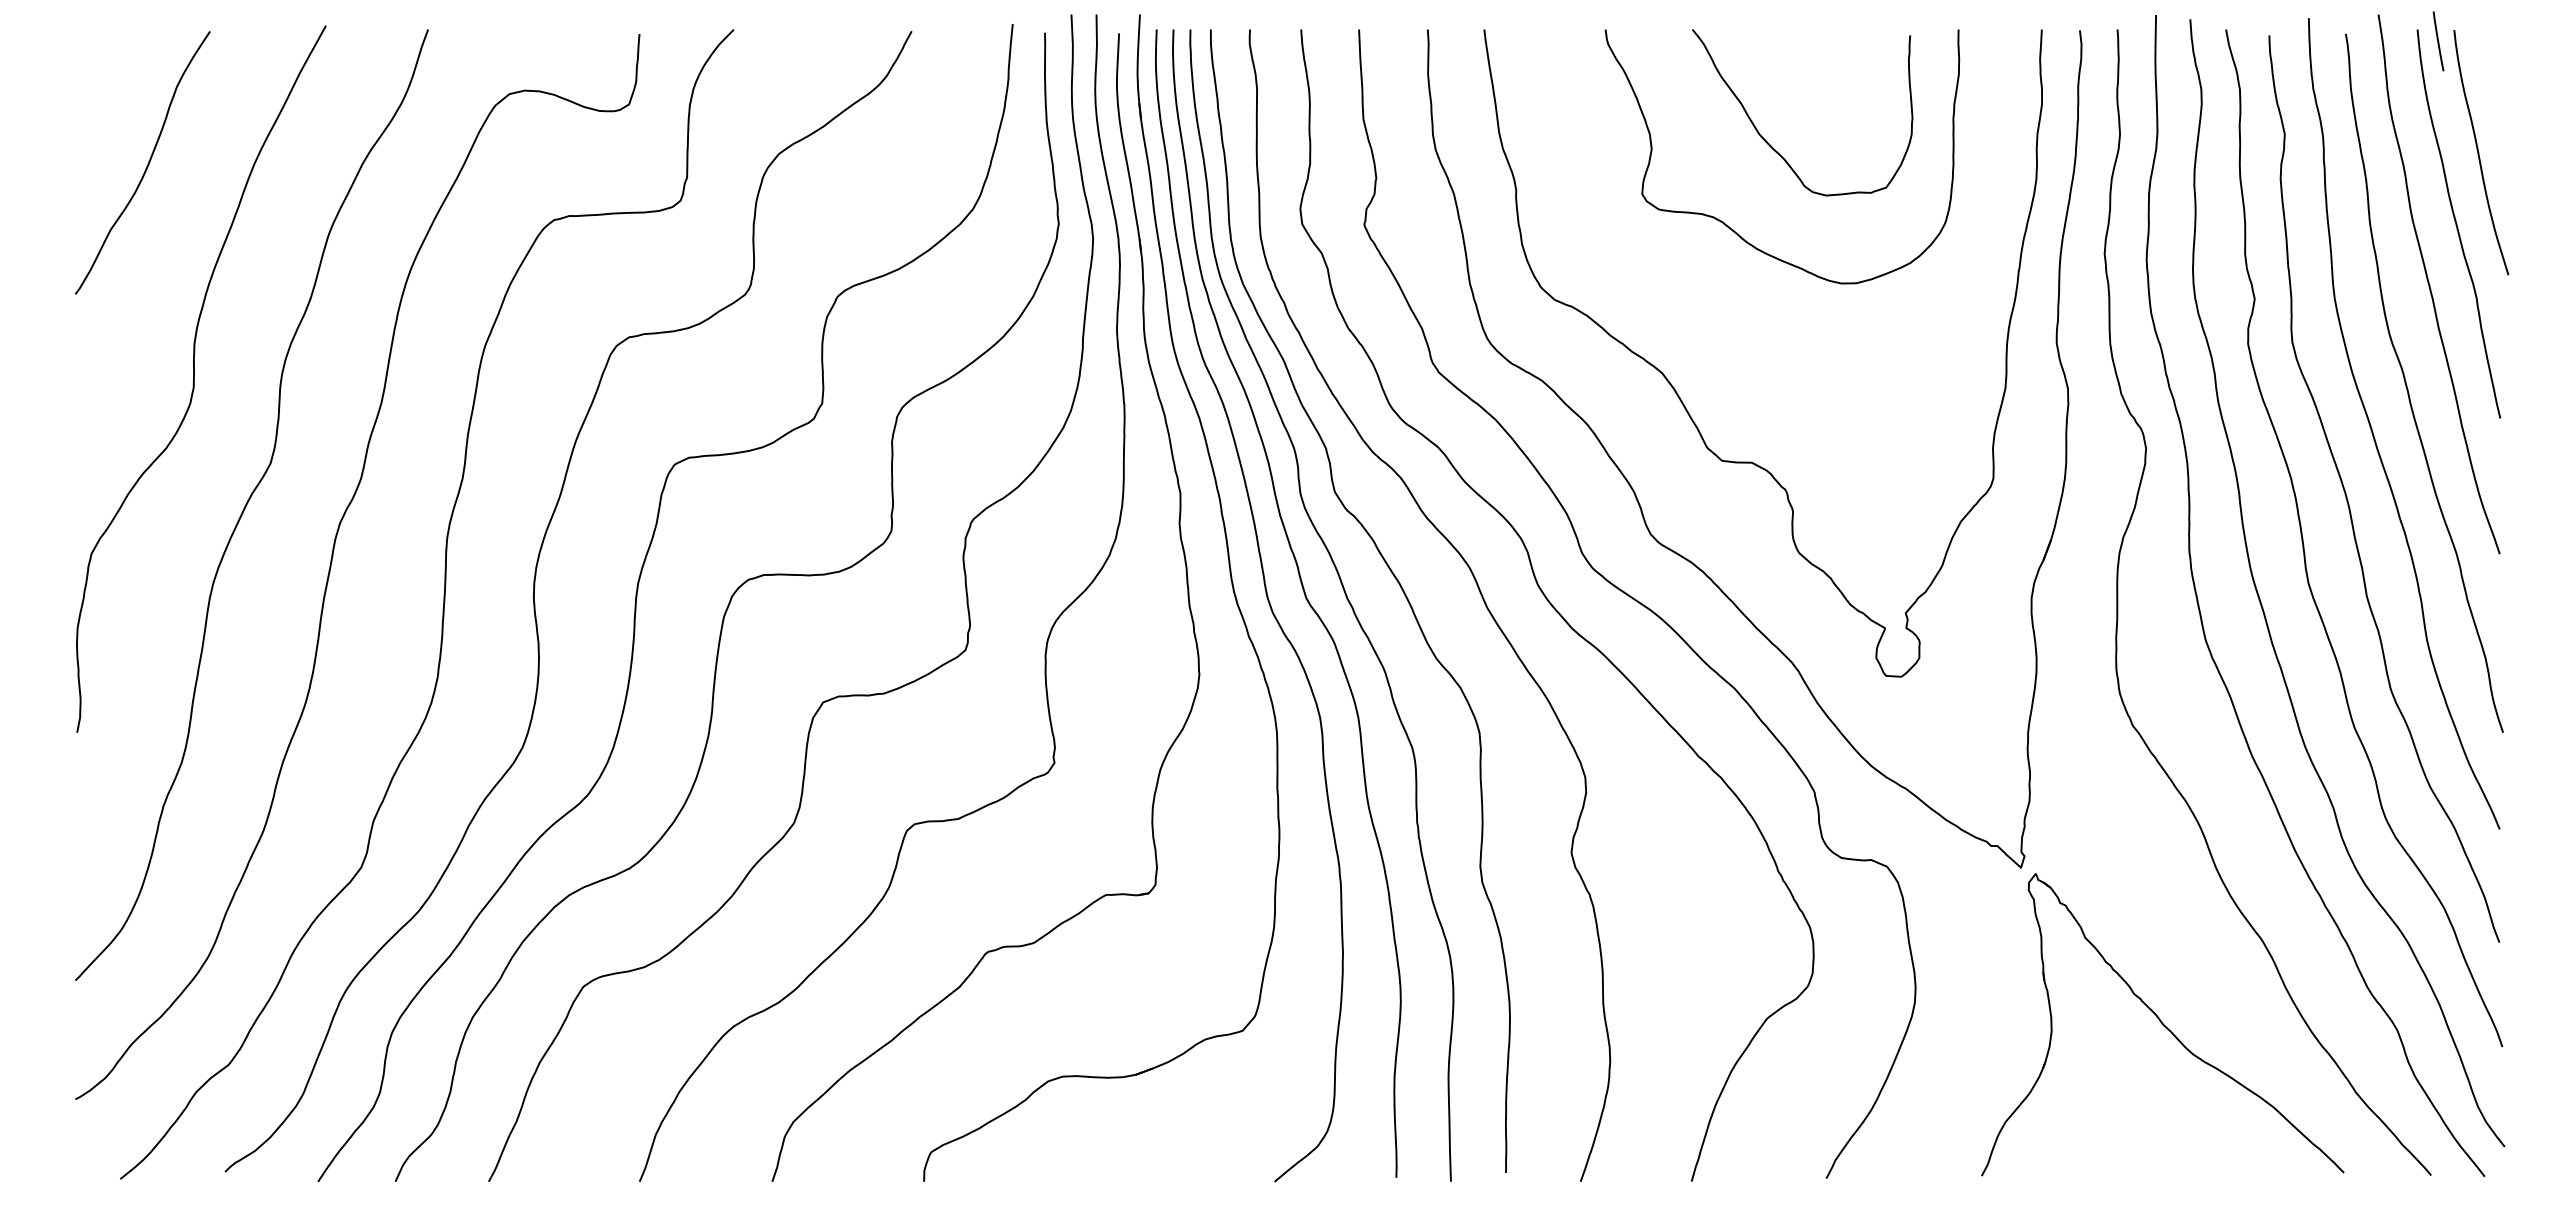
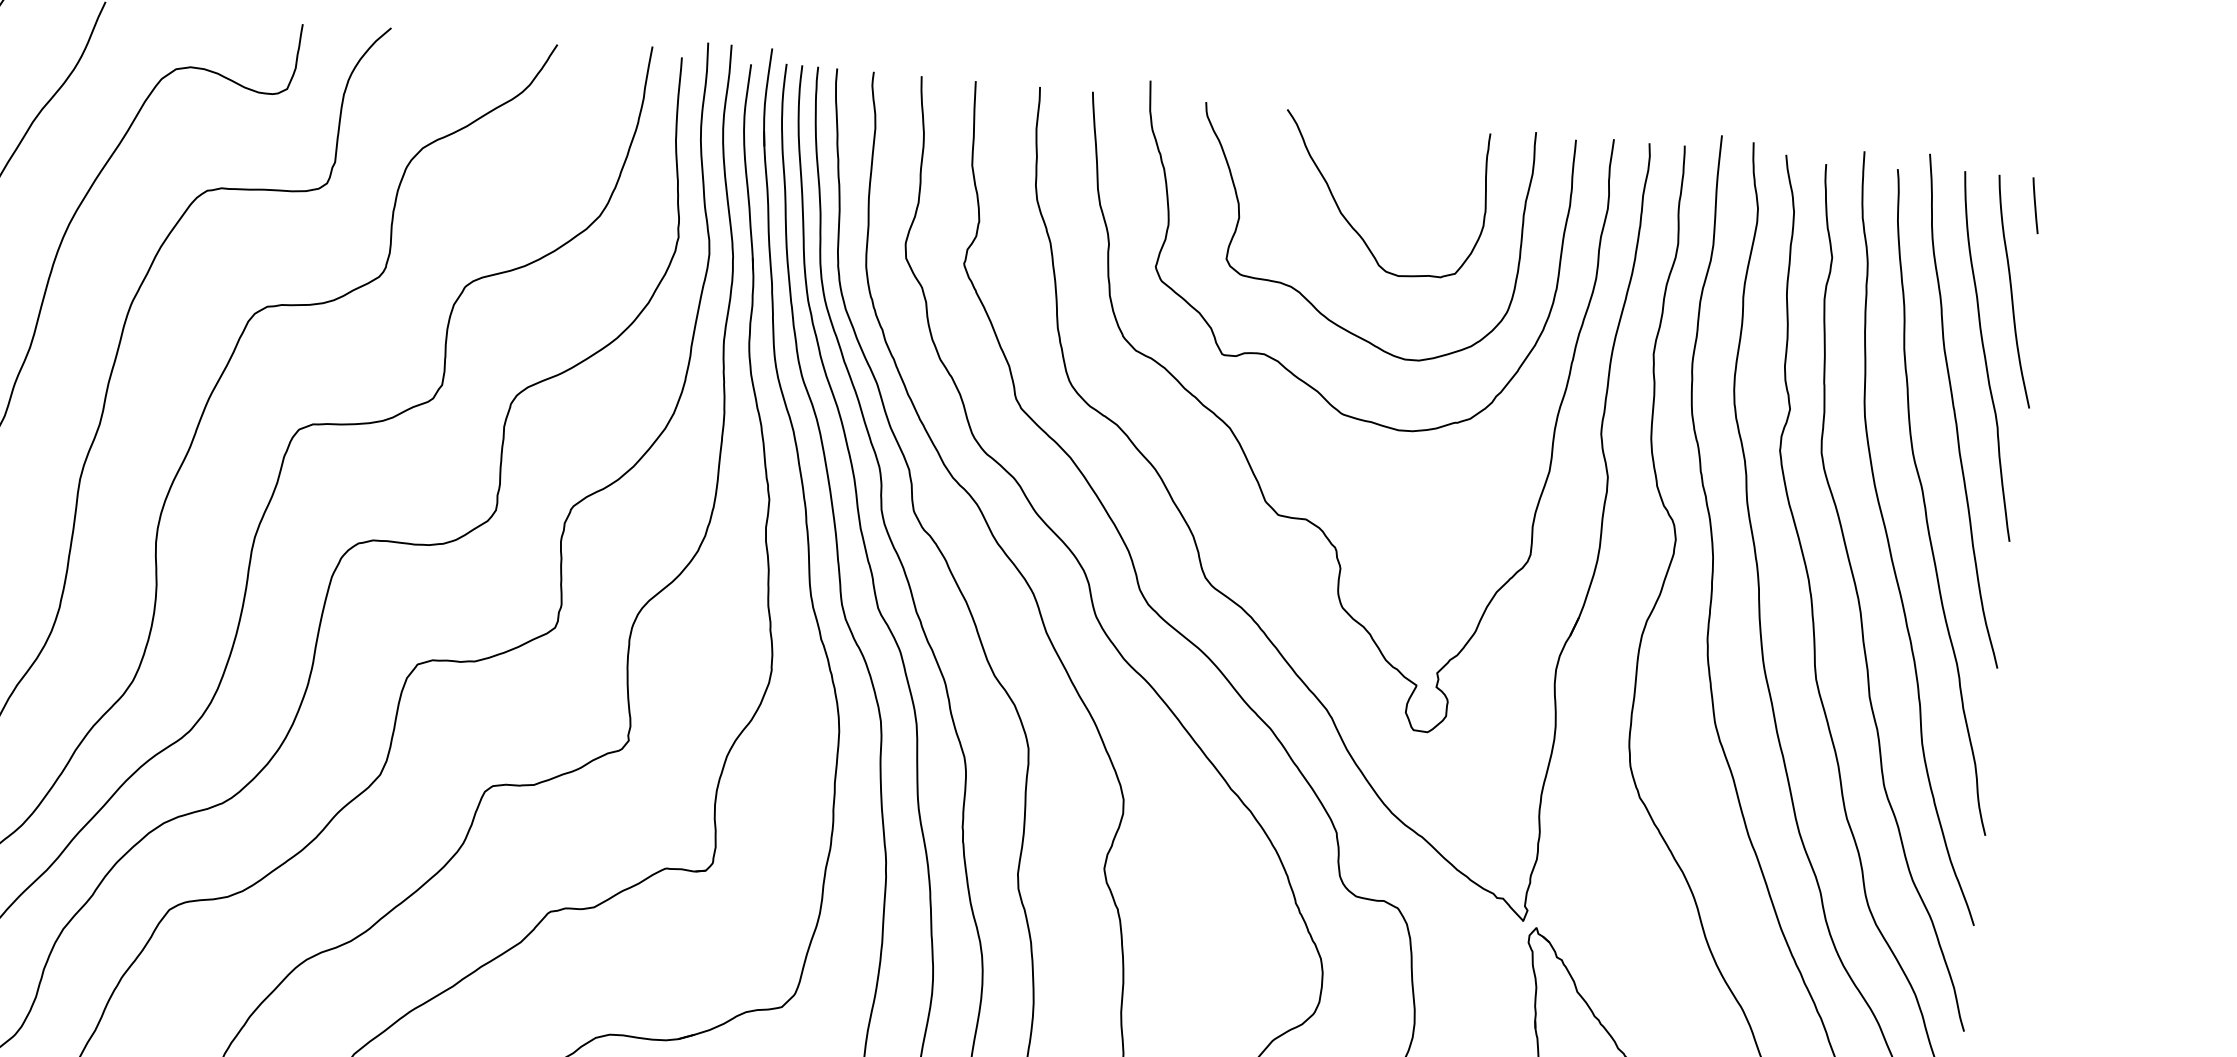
line: (2438, 41) -> (2035, 205), moved
curve: (1708, 297) -> (1279, 361), added

